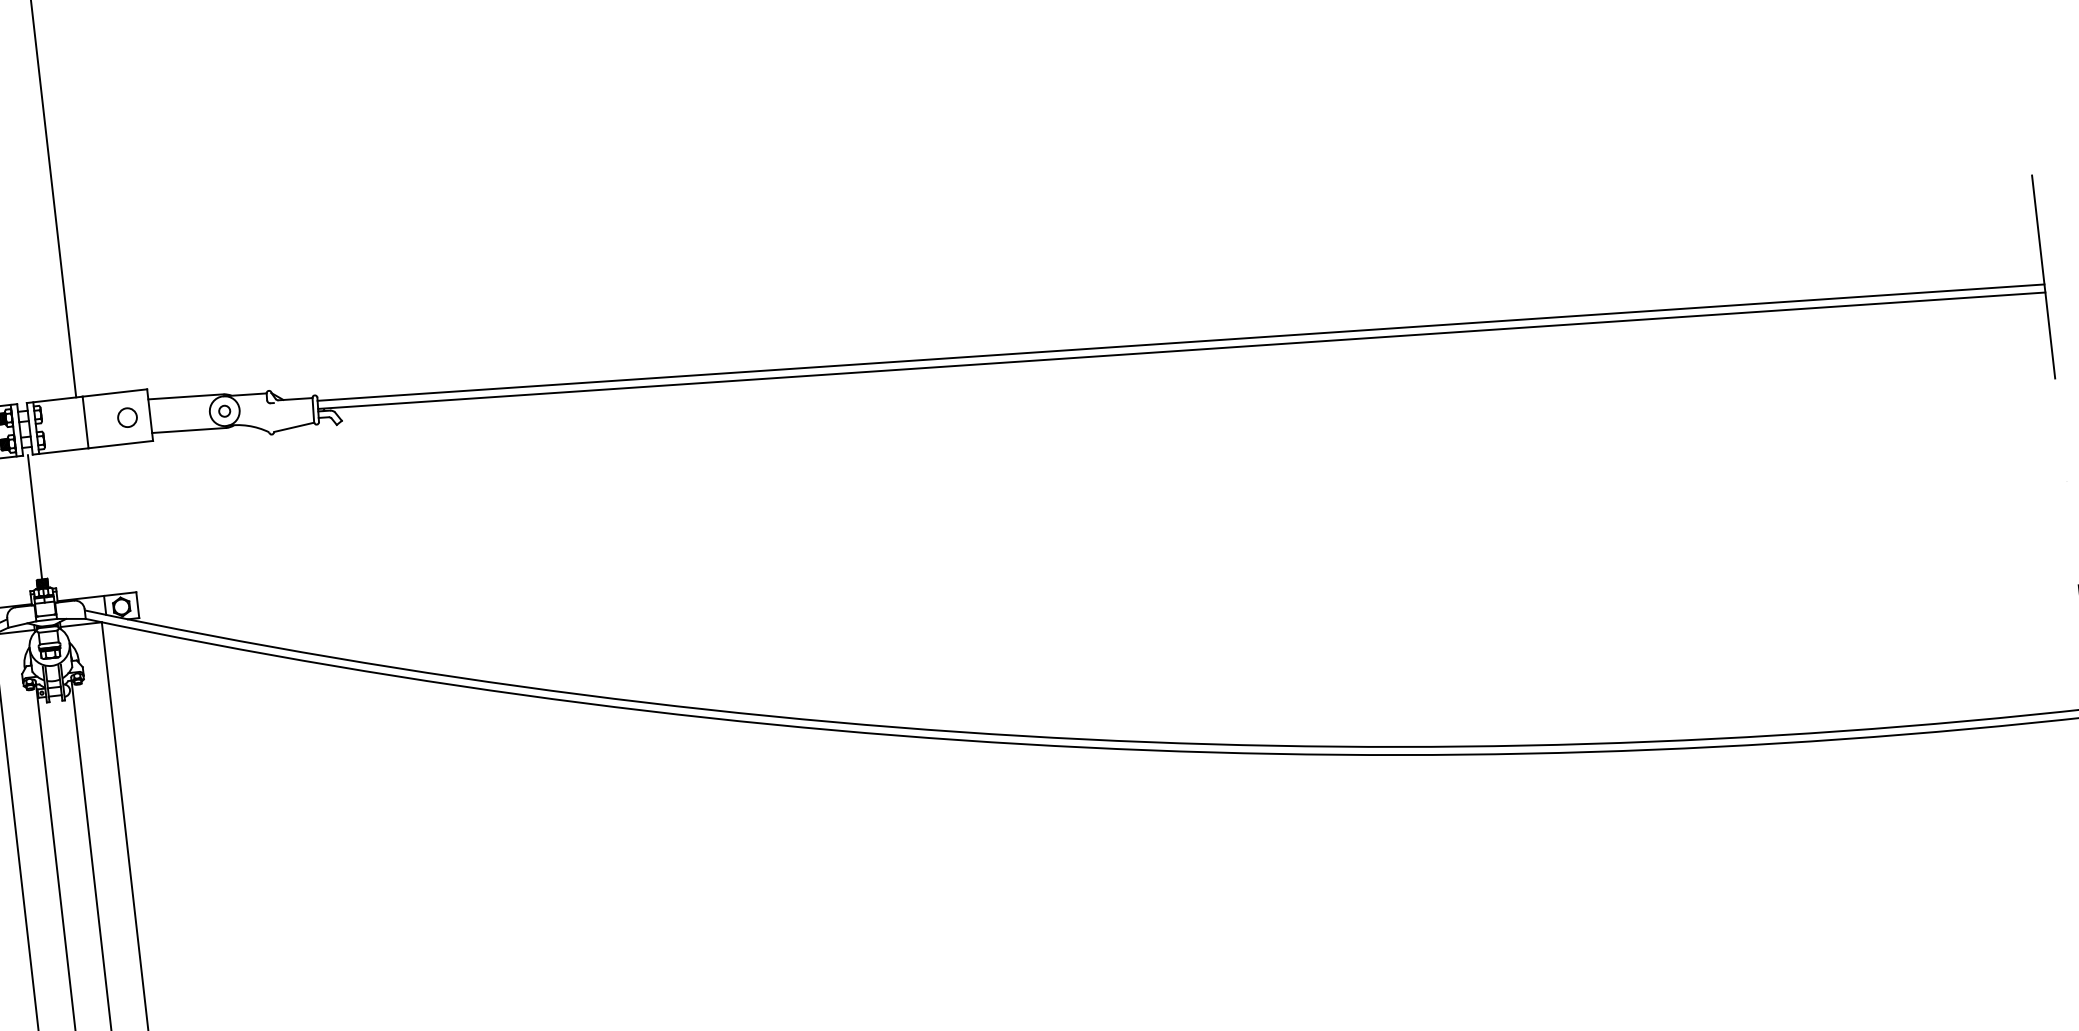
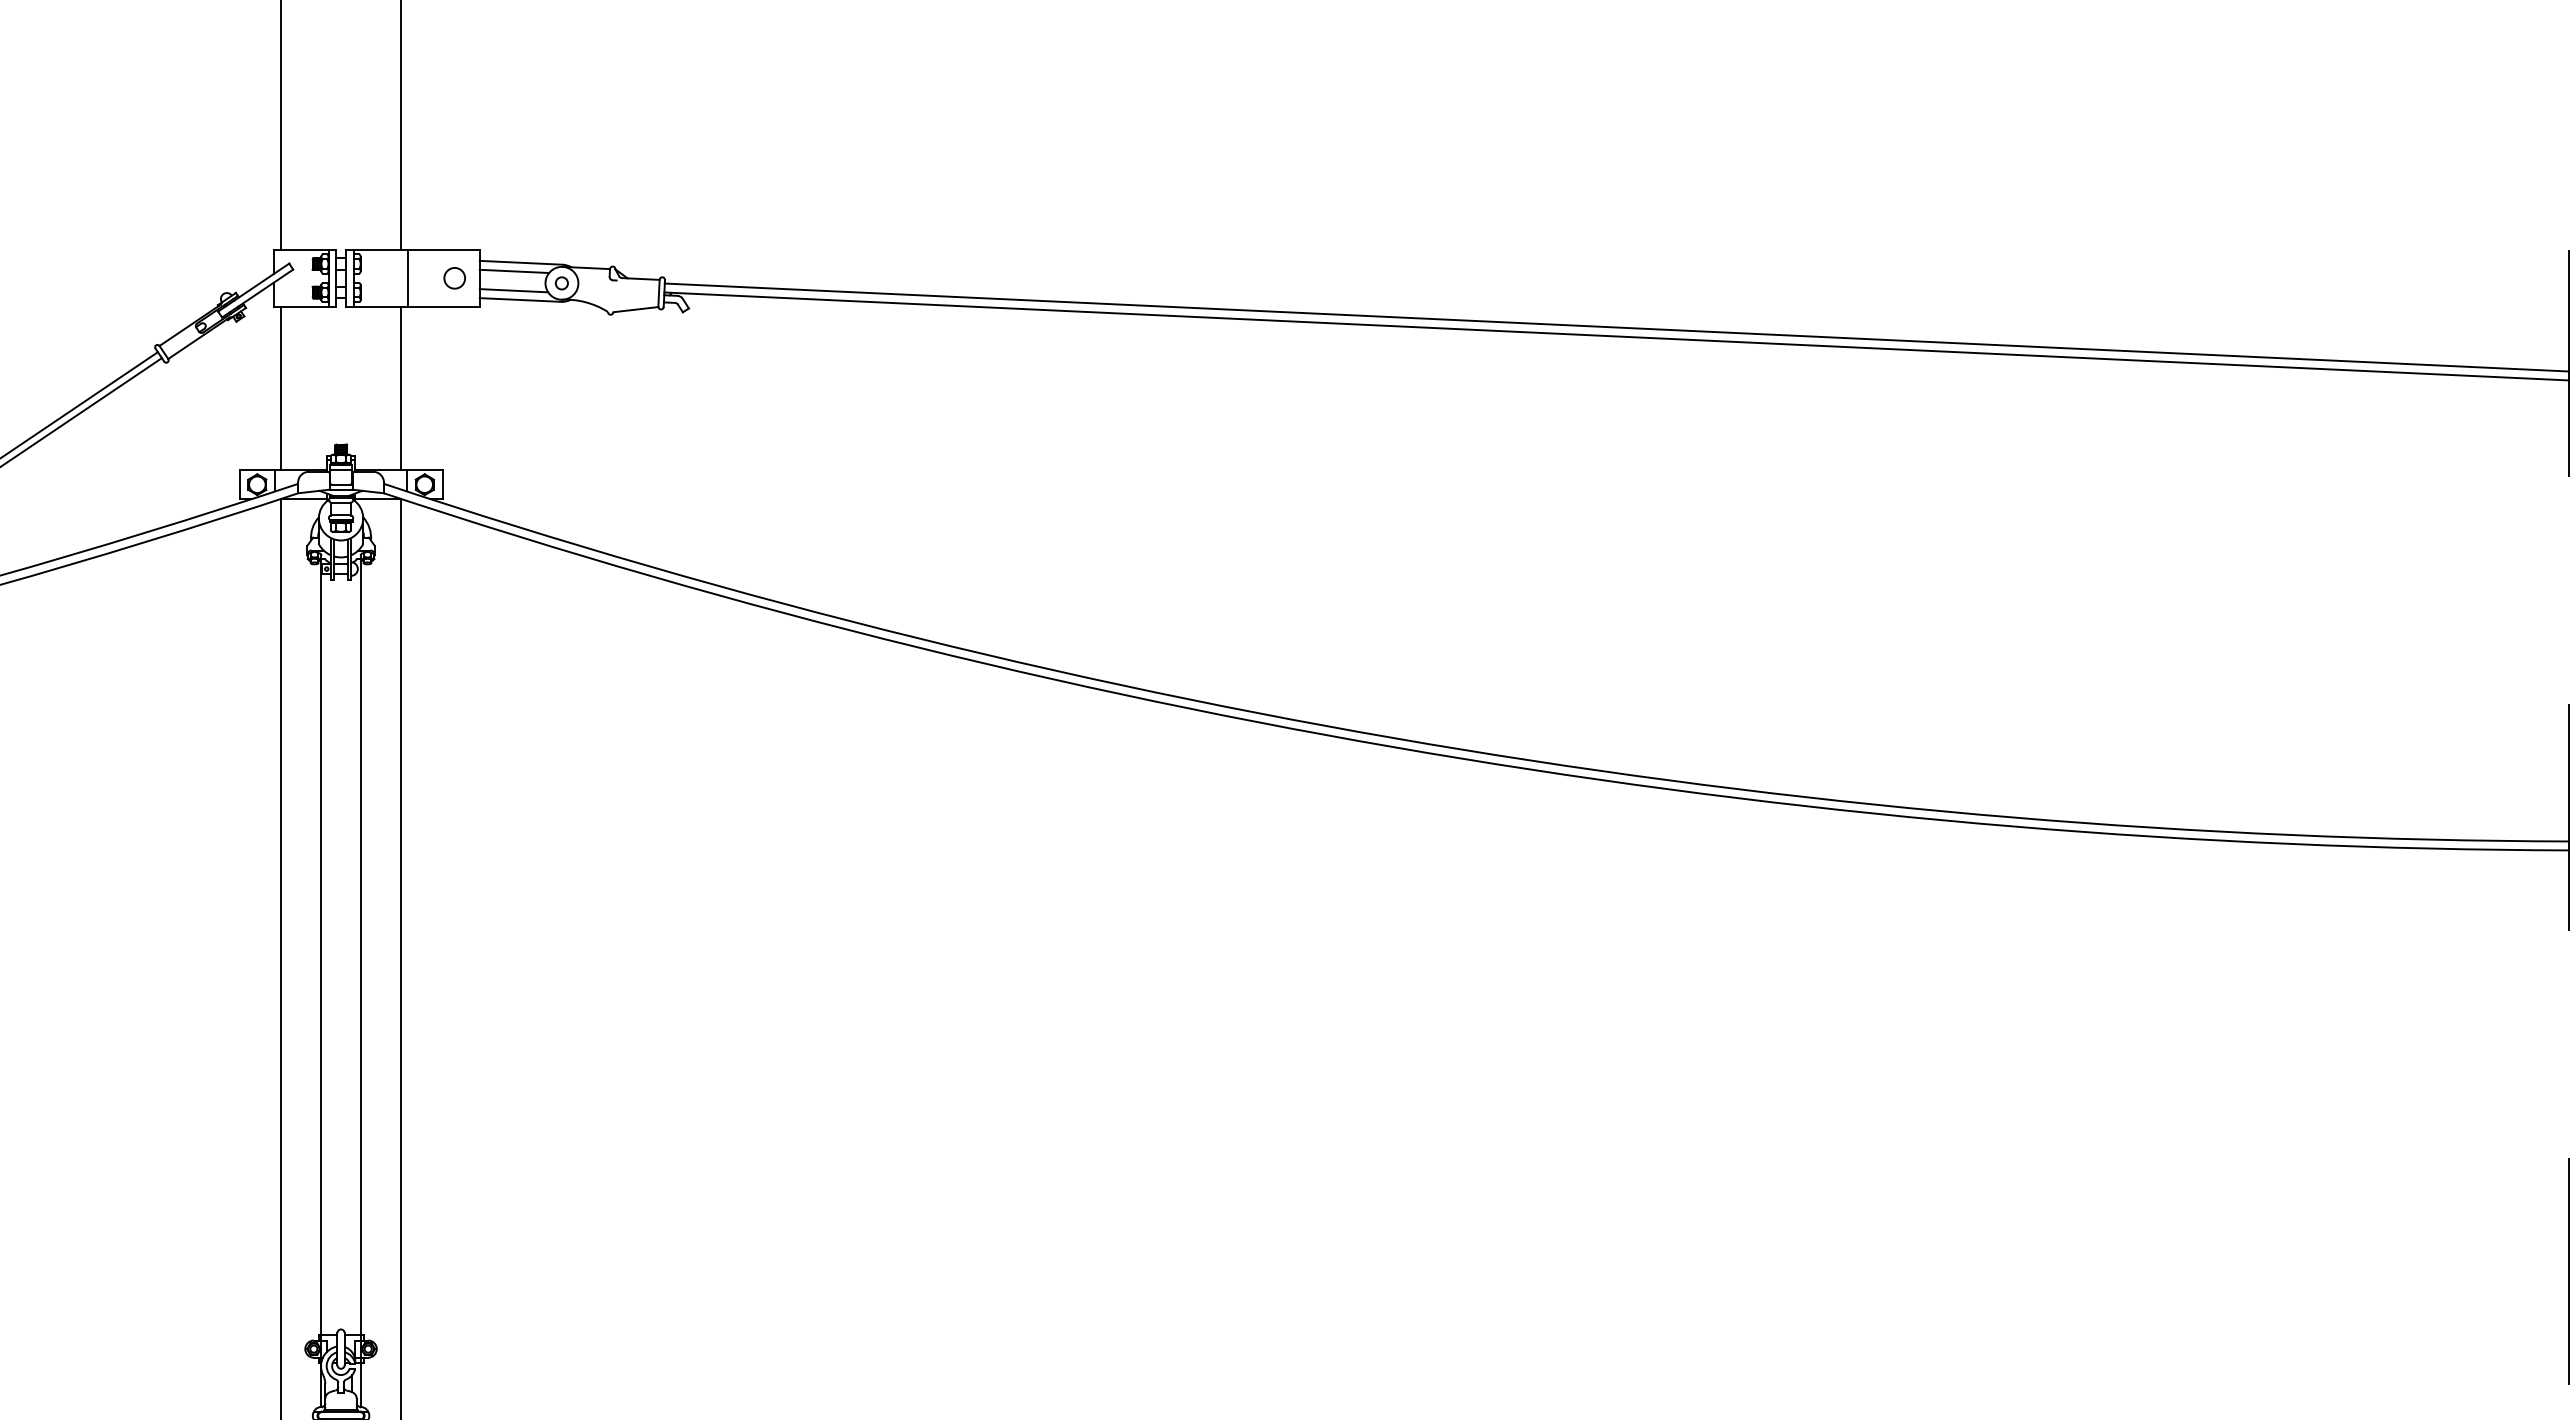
line: (180, 405) -> (514, 271), added
line: (181, 422) -> (513, 290), added
line: (36, 528) -> (401, 388), moved

